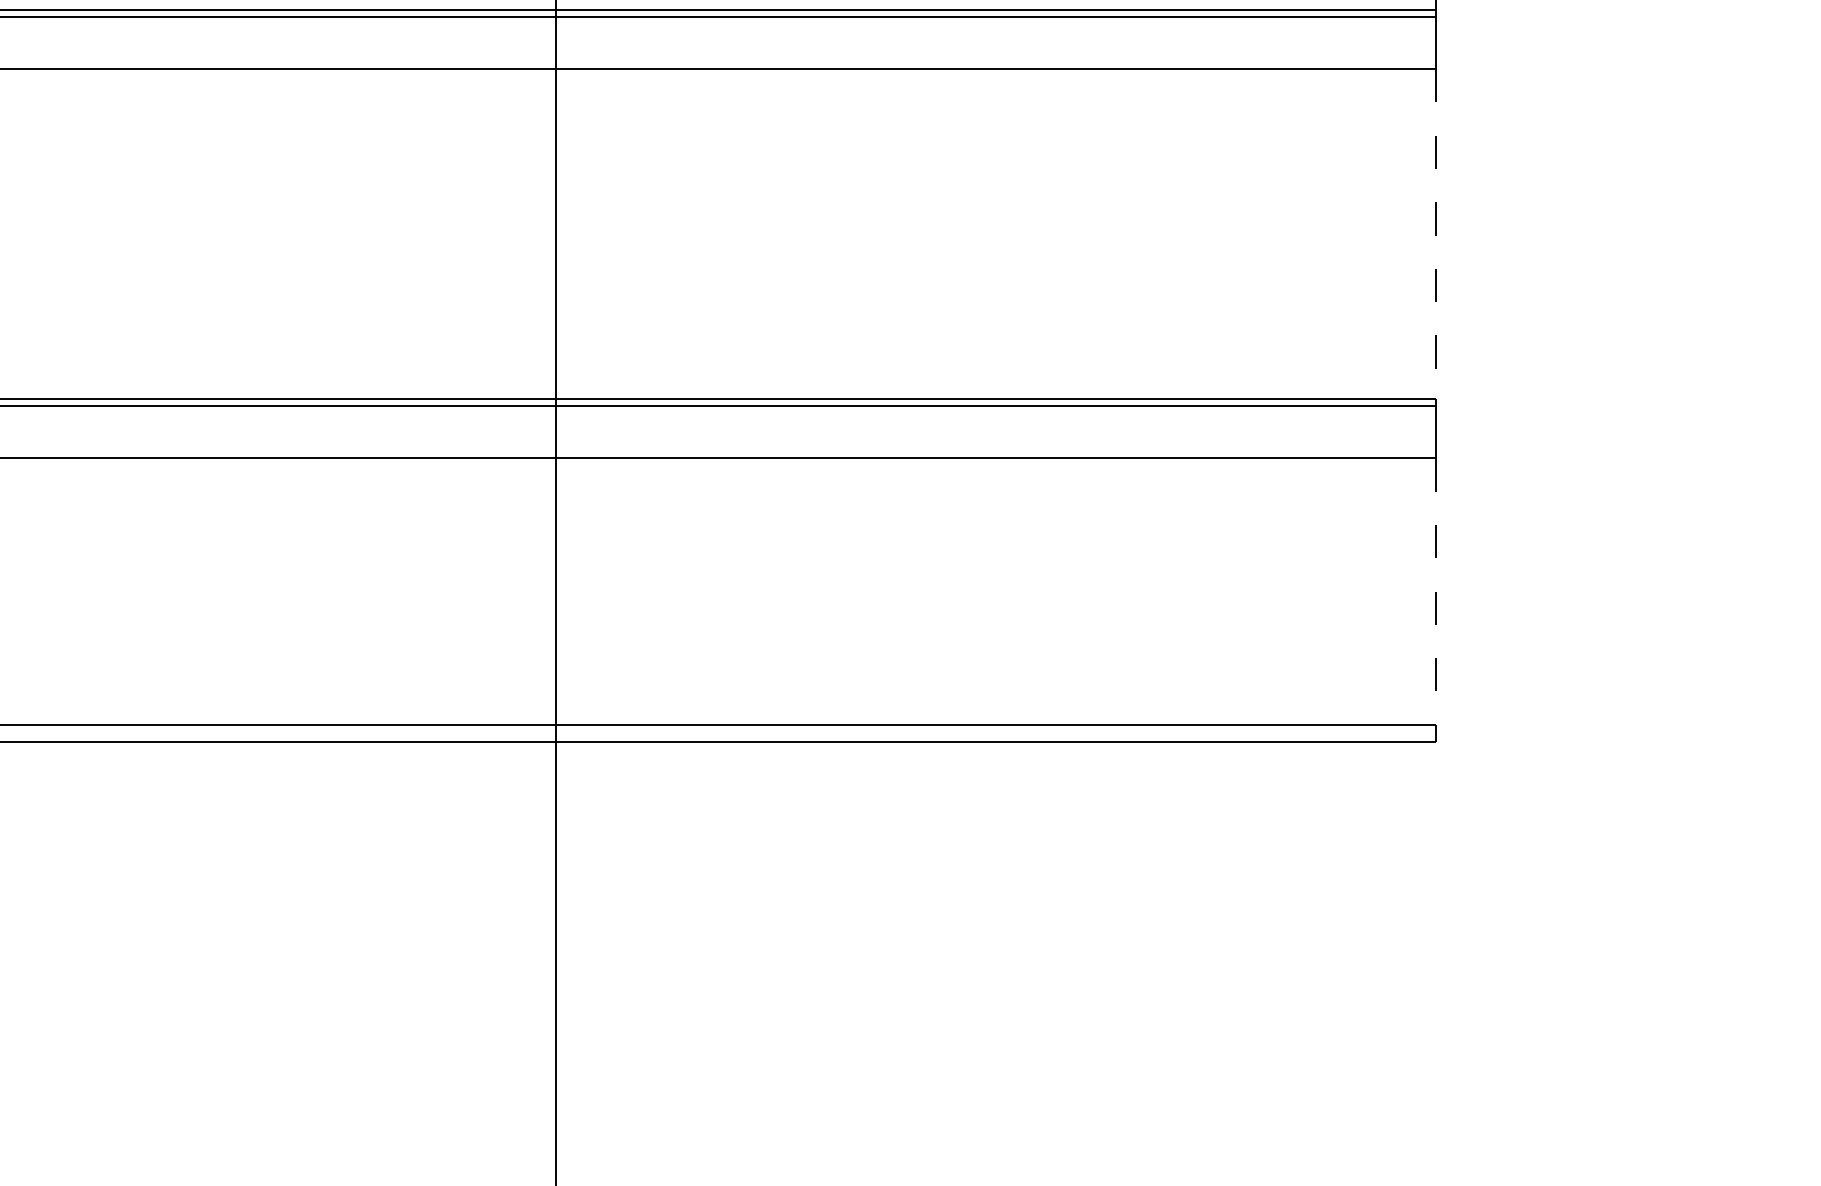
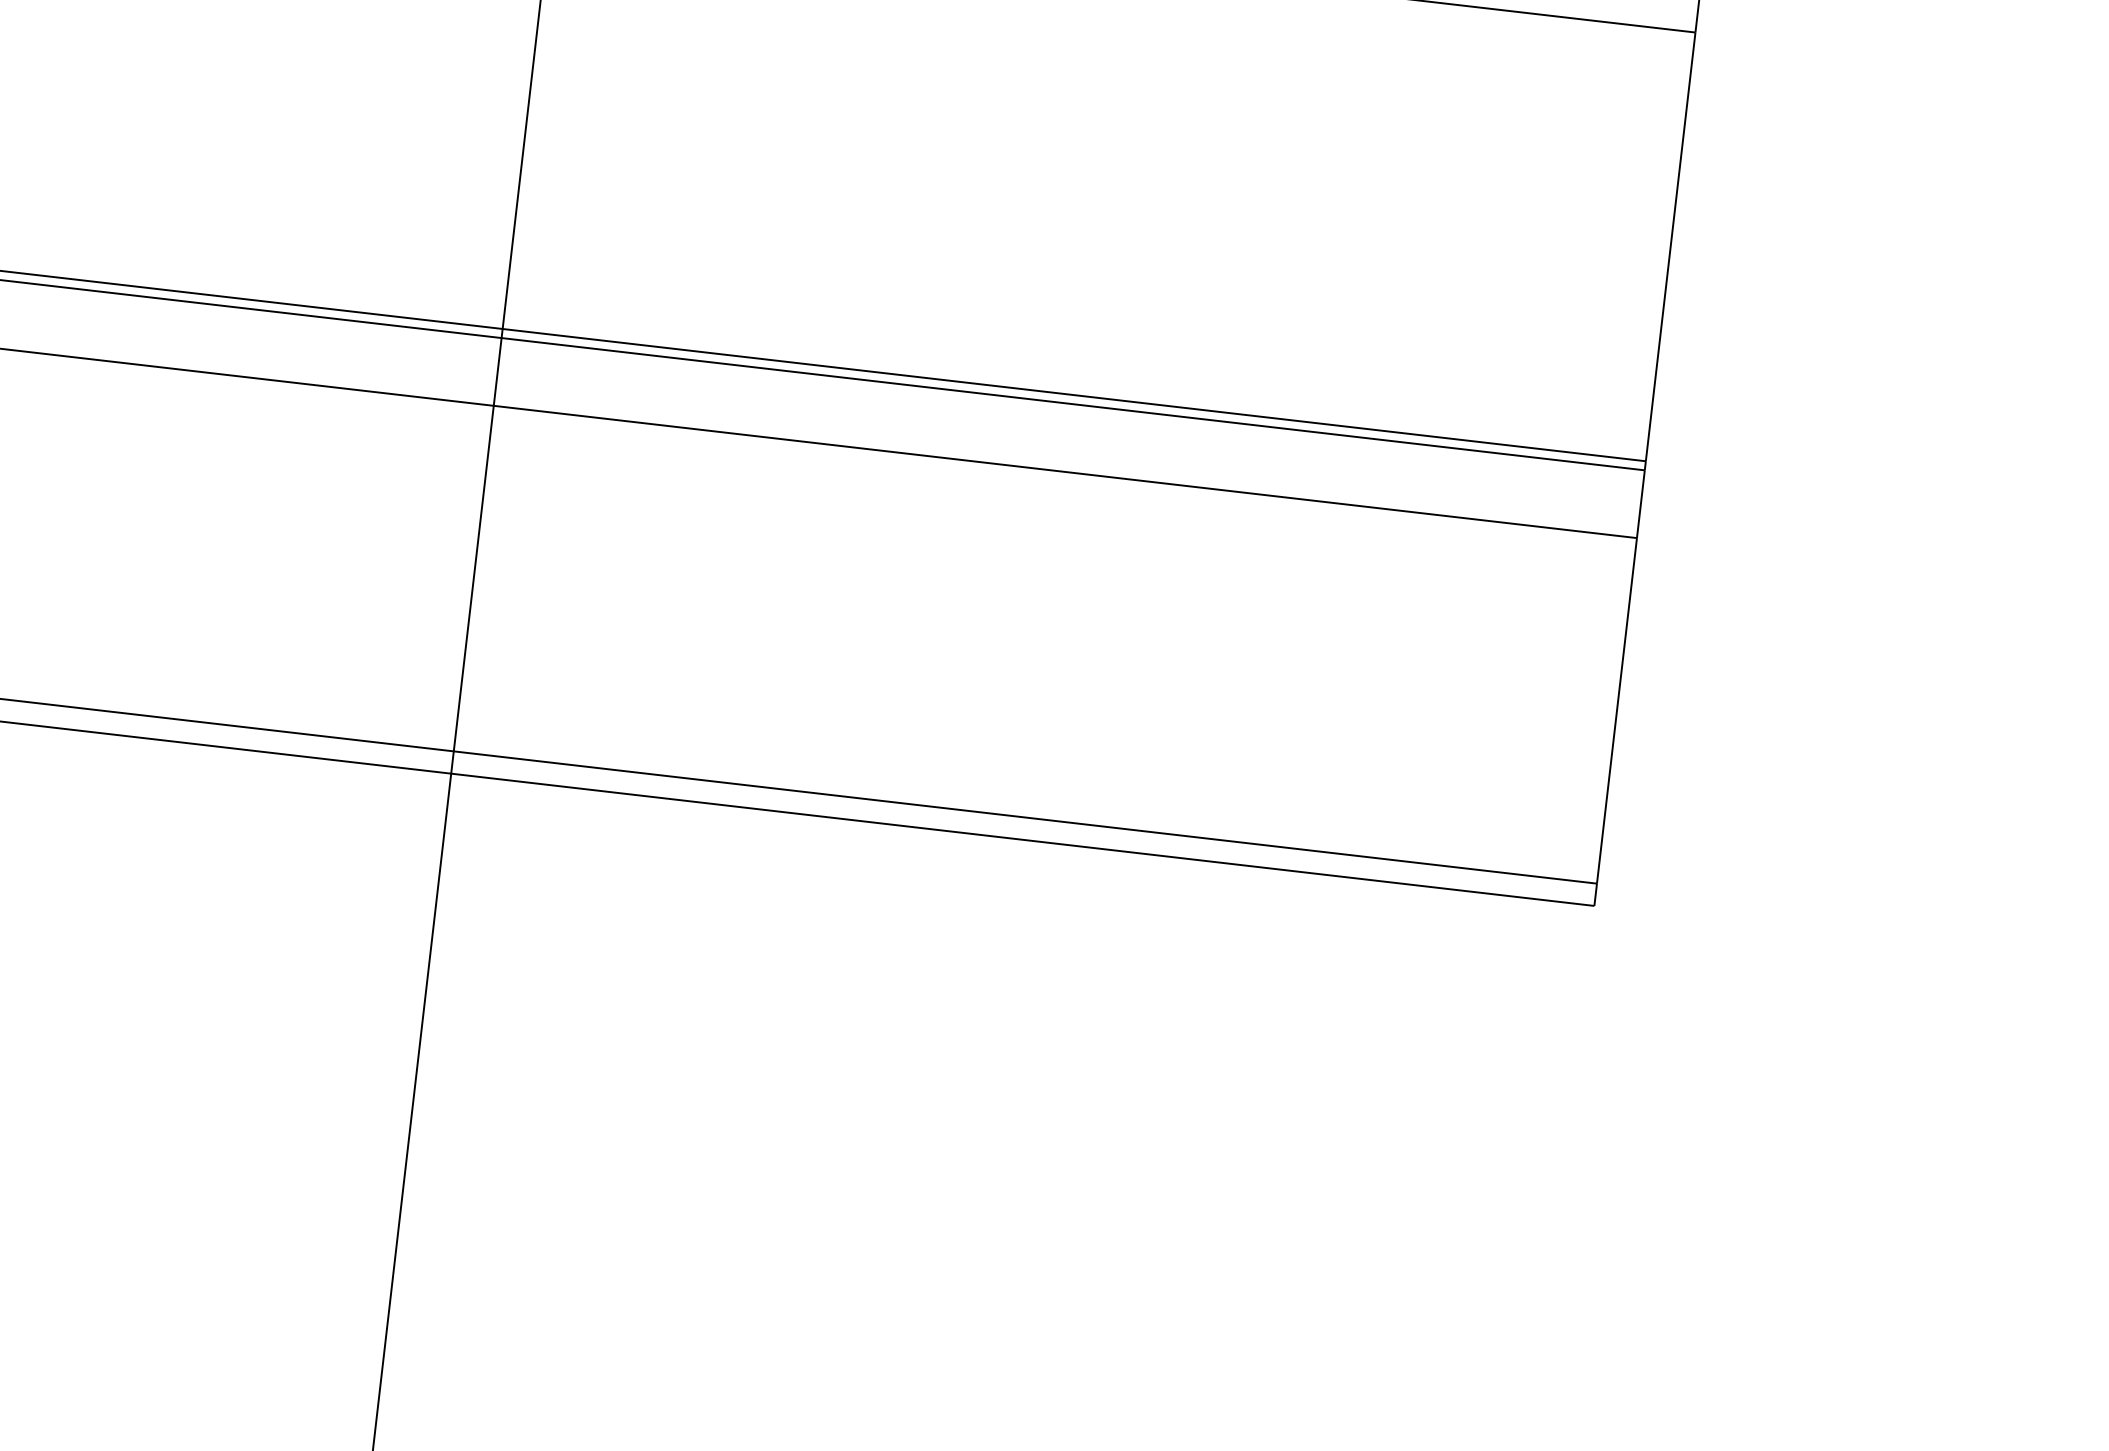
line: (1435, 234) -> (1670, 247), dashed -> solid
line: (1435, 592) -> (1616, 712), dashed -> solid

